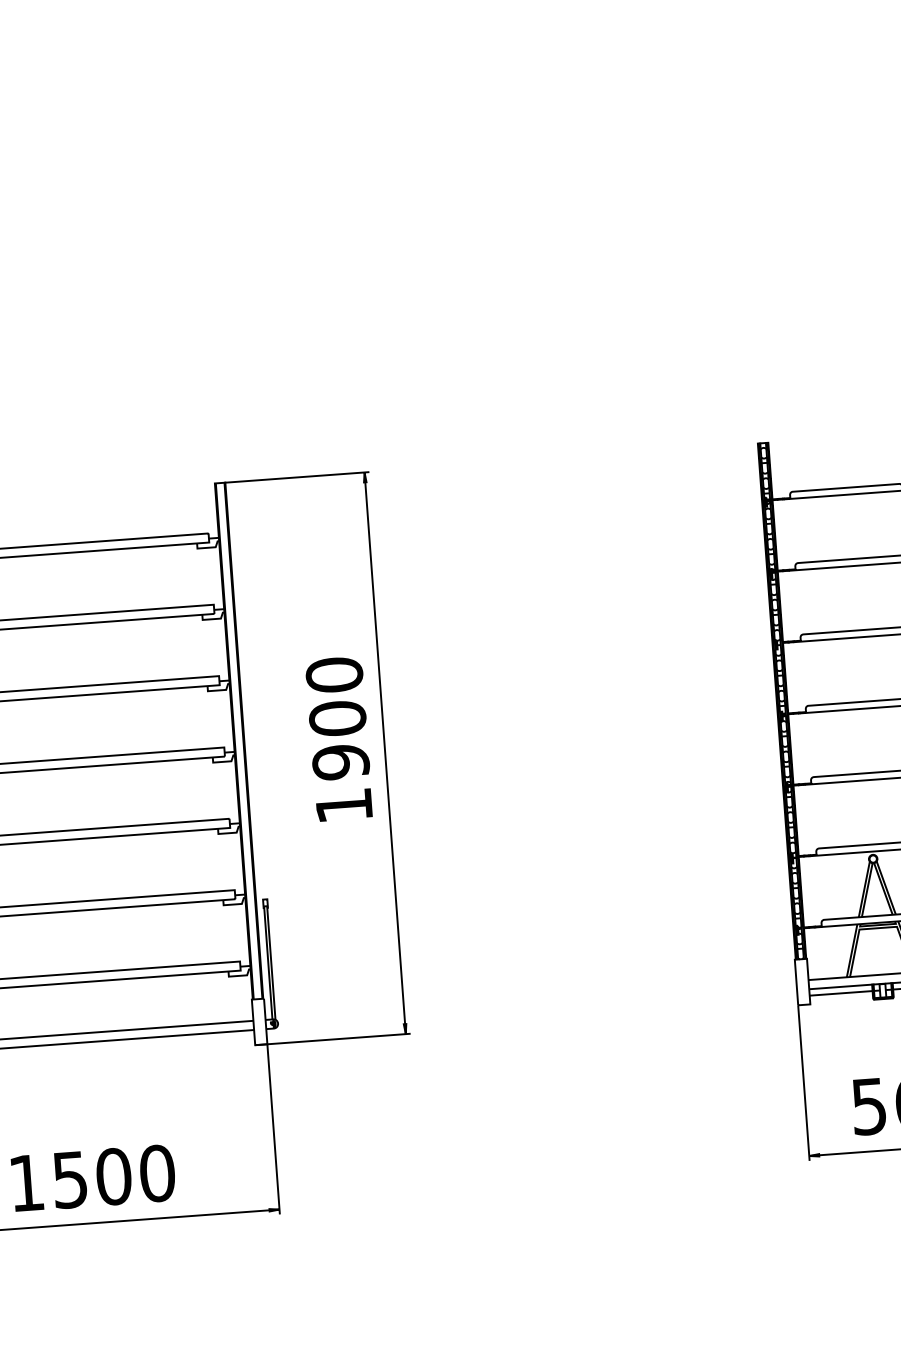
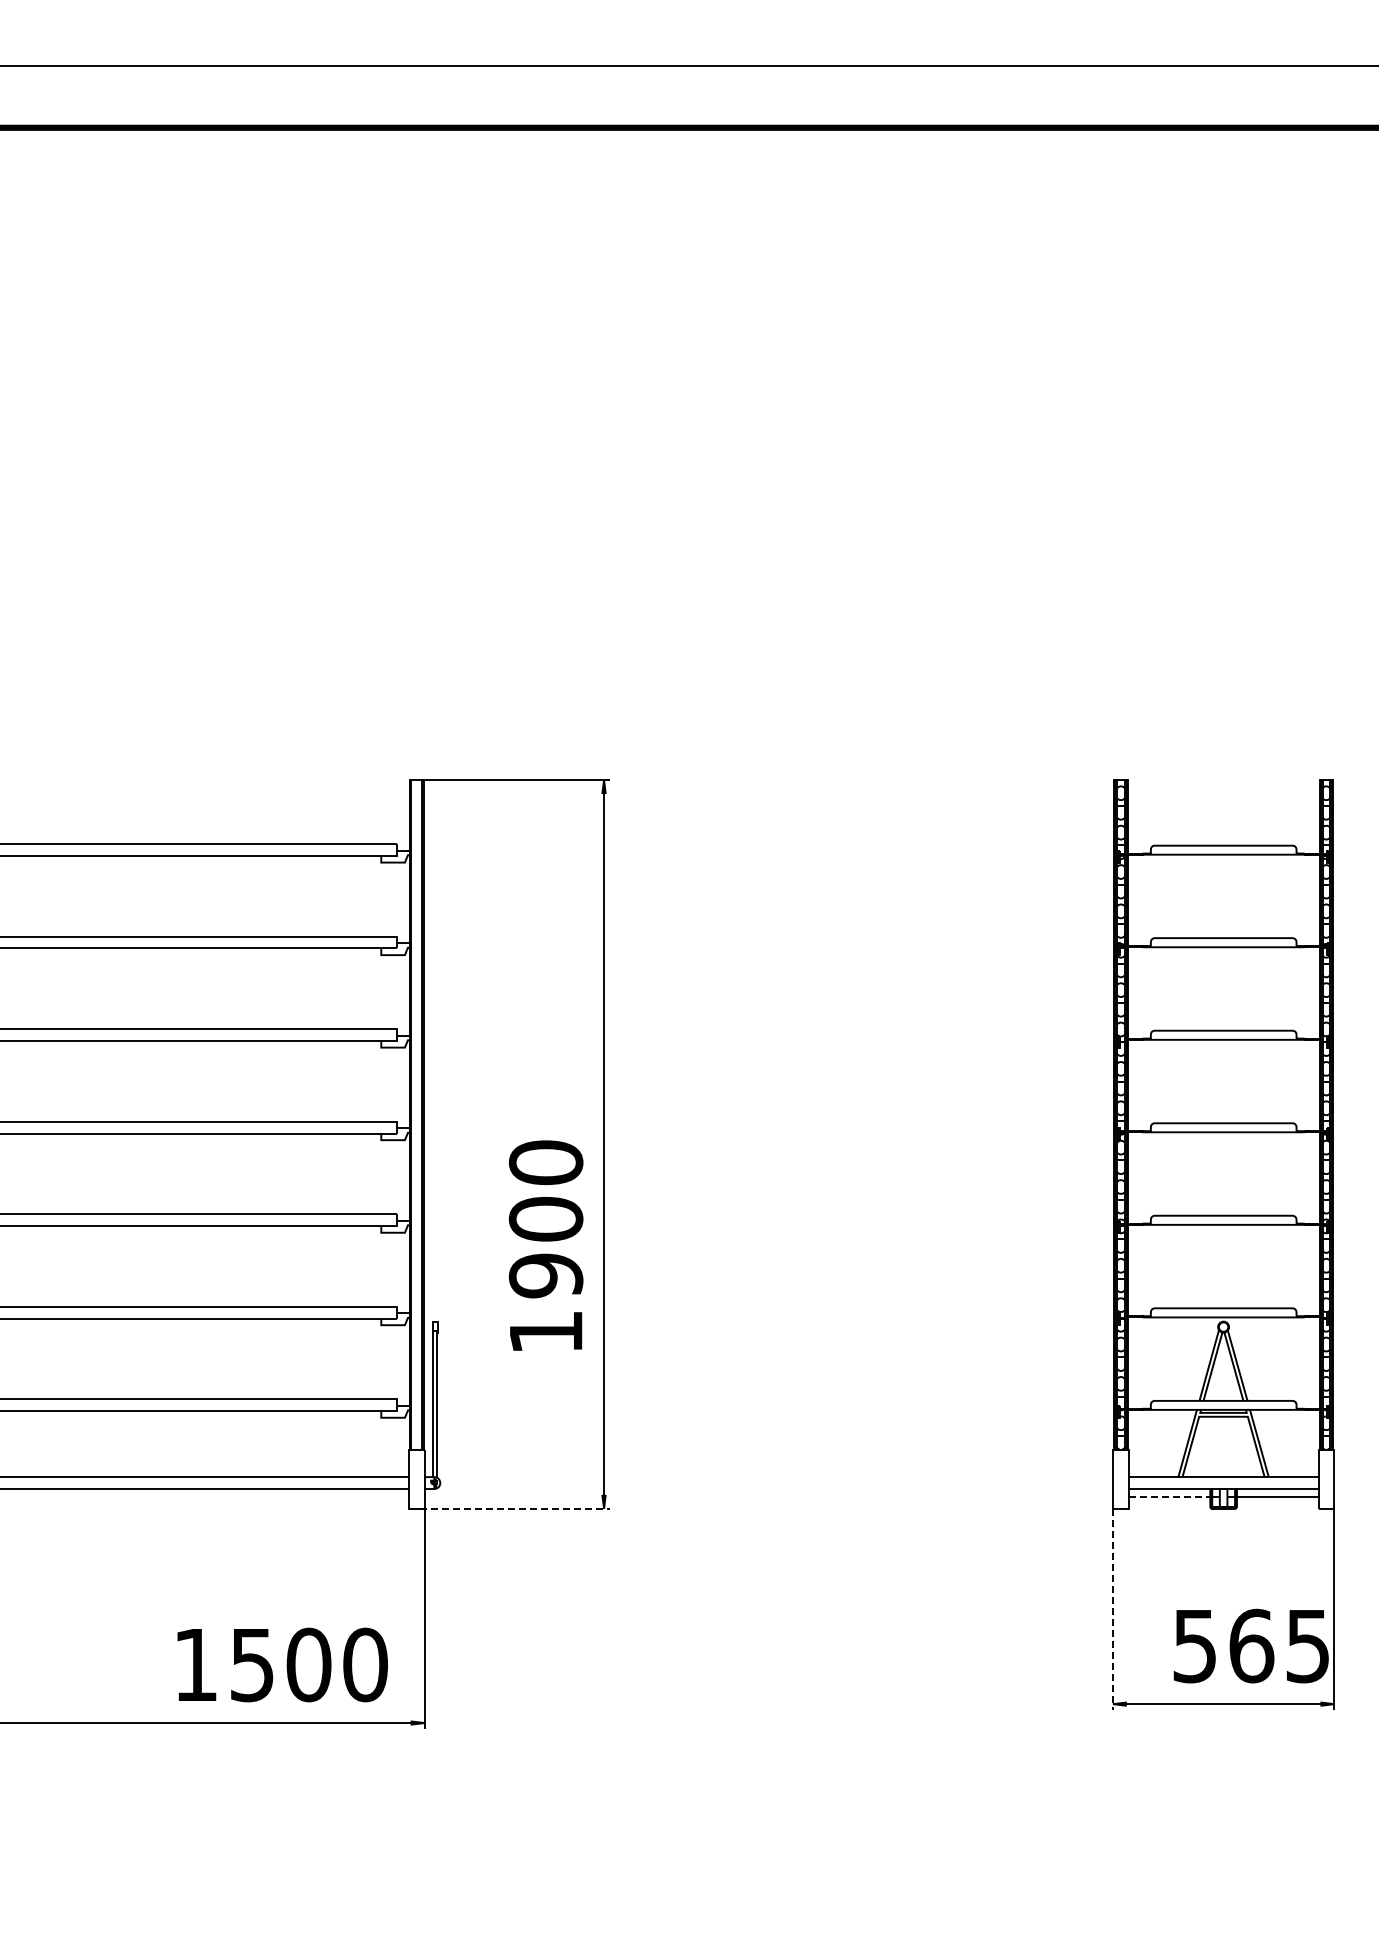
text: (338, 738) -> (545, 1245), moved
line: (841, 993) -> (1169, 1497), solid -> dashed
line: (332, 1039) -> (509, 1508), solid -> dashed
line: (803, 1083) -> (1112, 1609), solid -> dashed
text: (93, 1177) -> (282, 1664), moved

